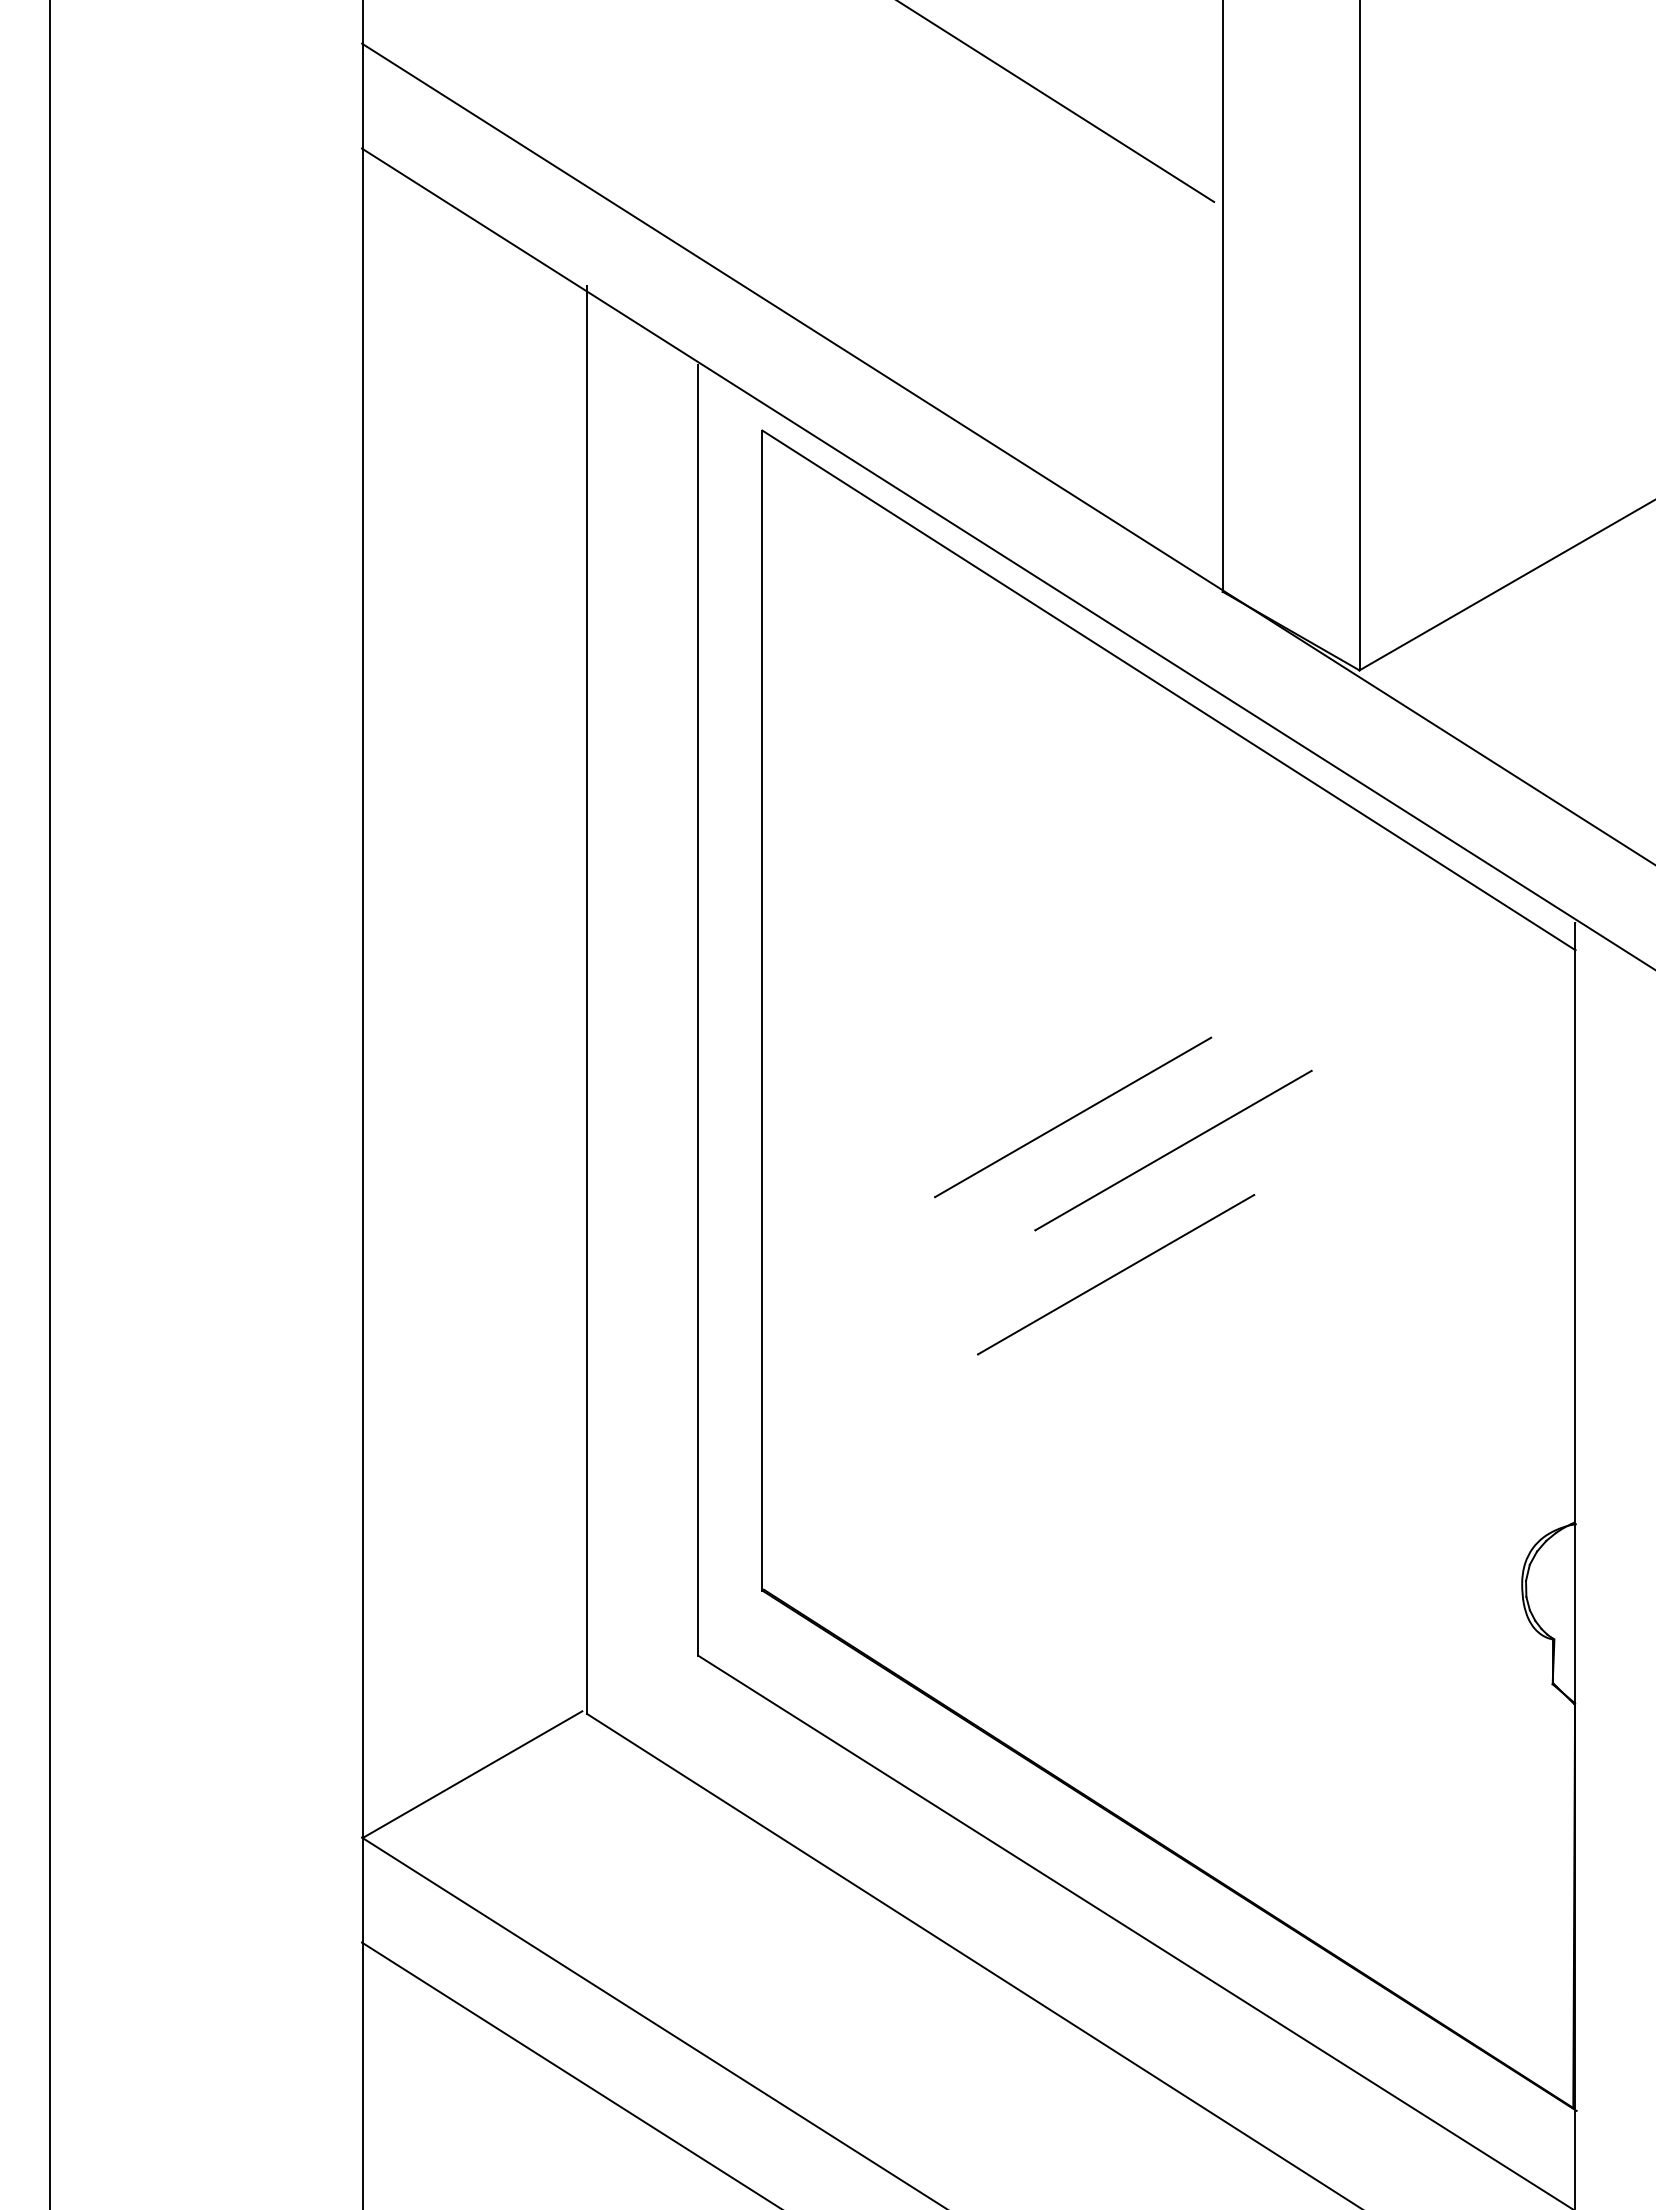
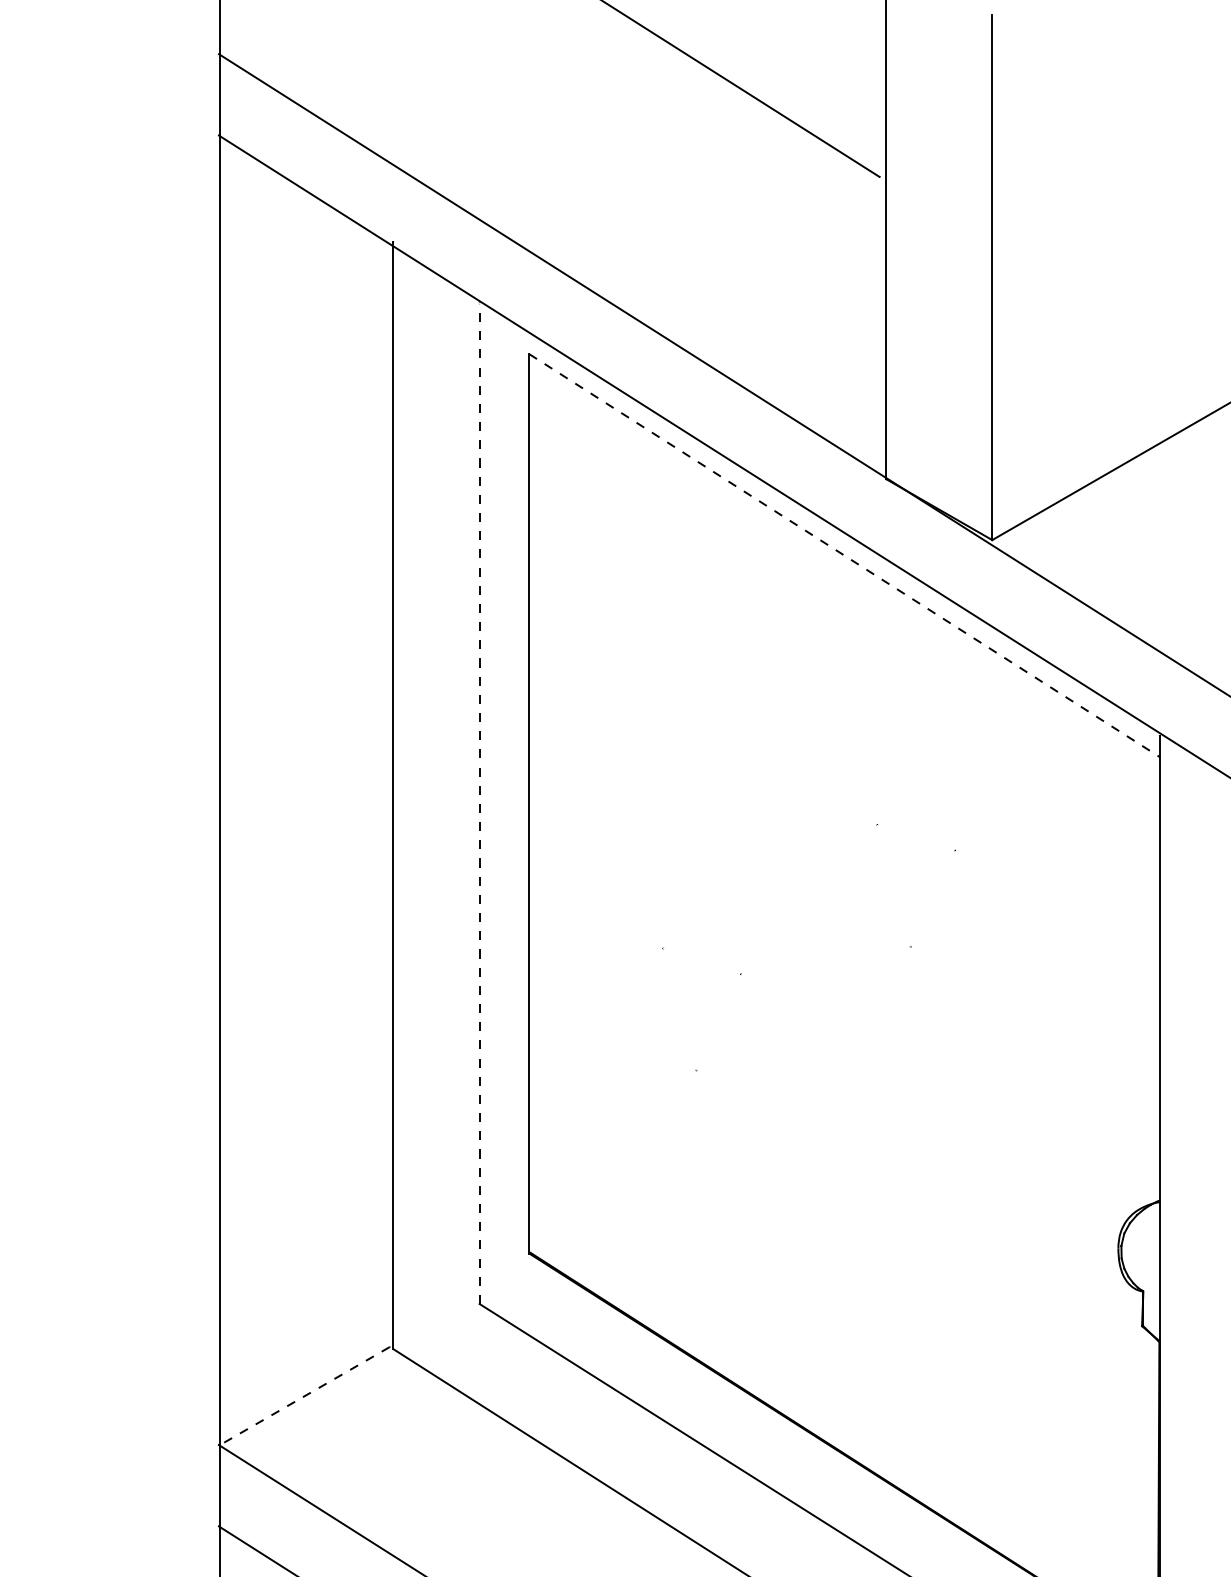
line: (1169, 690) -> (844, 555), solid -> dashed
line: (698, 1009) -> (479, 803), solid -> dashed
line: (1073, 1117) -> (770, 886), removed
line: (1173, 1150) -> (848, 912), removed
line: (1116, 1274) -> (803, 1008), removed
line: (472, 1774) -> (304, 1396), solid -> dashed

